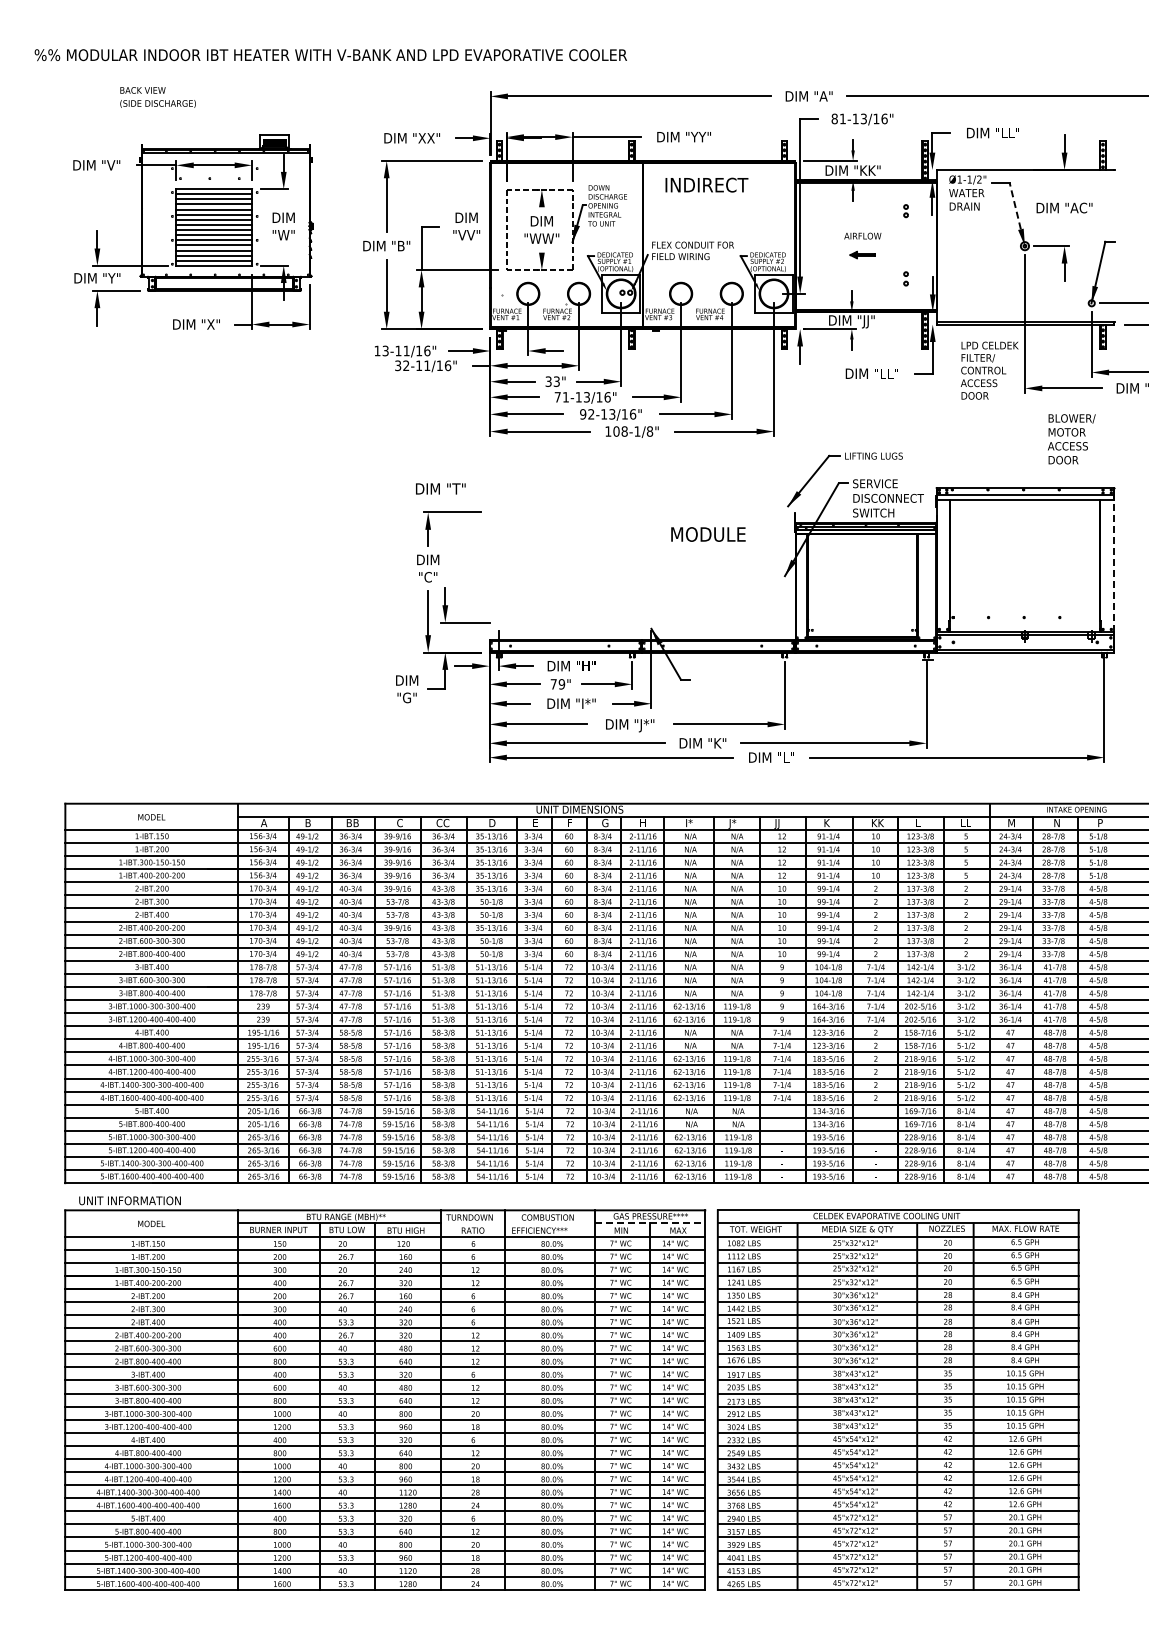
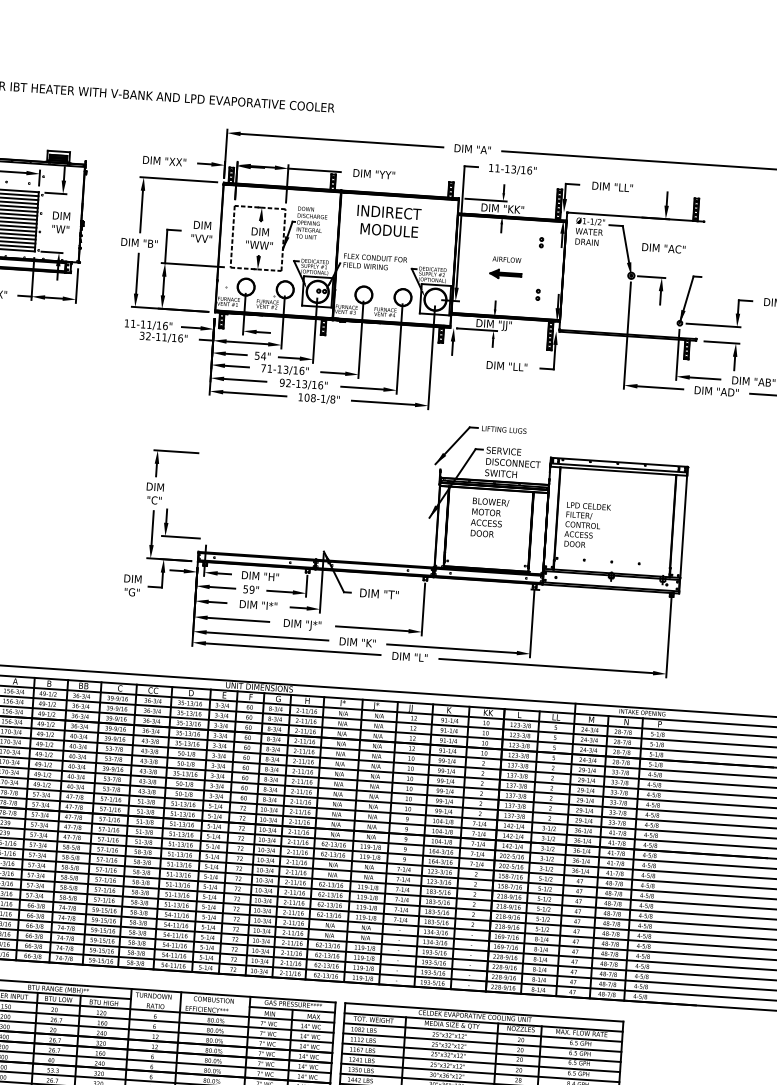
text: (834, 118) -> (491, 167), 81-13/16" -> 11-13/16"
line: (1015, 205) -> (626, 243), dashed -> solid
part: (862, 254) -> (505, 273), size x1.67
text: (385, 350) -> (133, 323), 13-11/16" -> 11-11/16"
text: (989, 370) -> (587, 525), moved
text: (552, 381) -> (260, 355), 33" -> 54"
text: (1071, 439) -> (489, 518), moved
text: (440, 488) -> (379, 593), moved
text: (708, 534) -> (389, 230), moved
line: (1114, 565) -> (684, 526), dashed -> solid
text: (553, 684) -> (245, 589), 79" -> 59"
line: (650, 1223) -> (292, 1009), dashed -> solid

